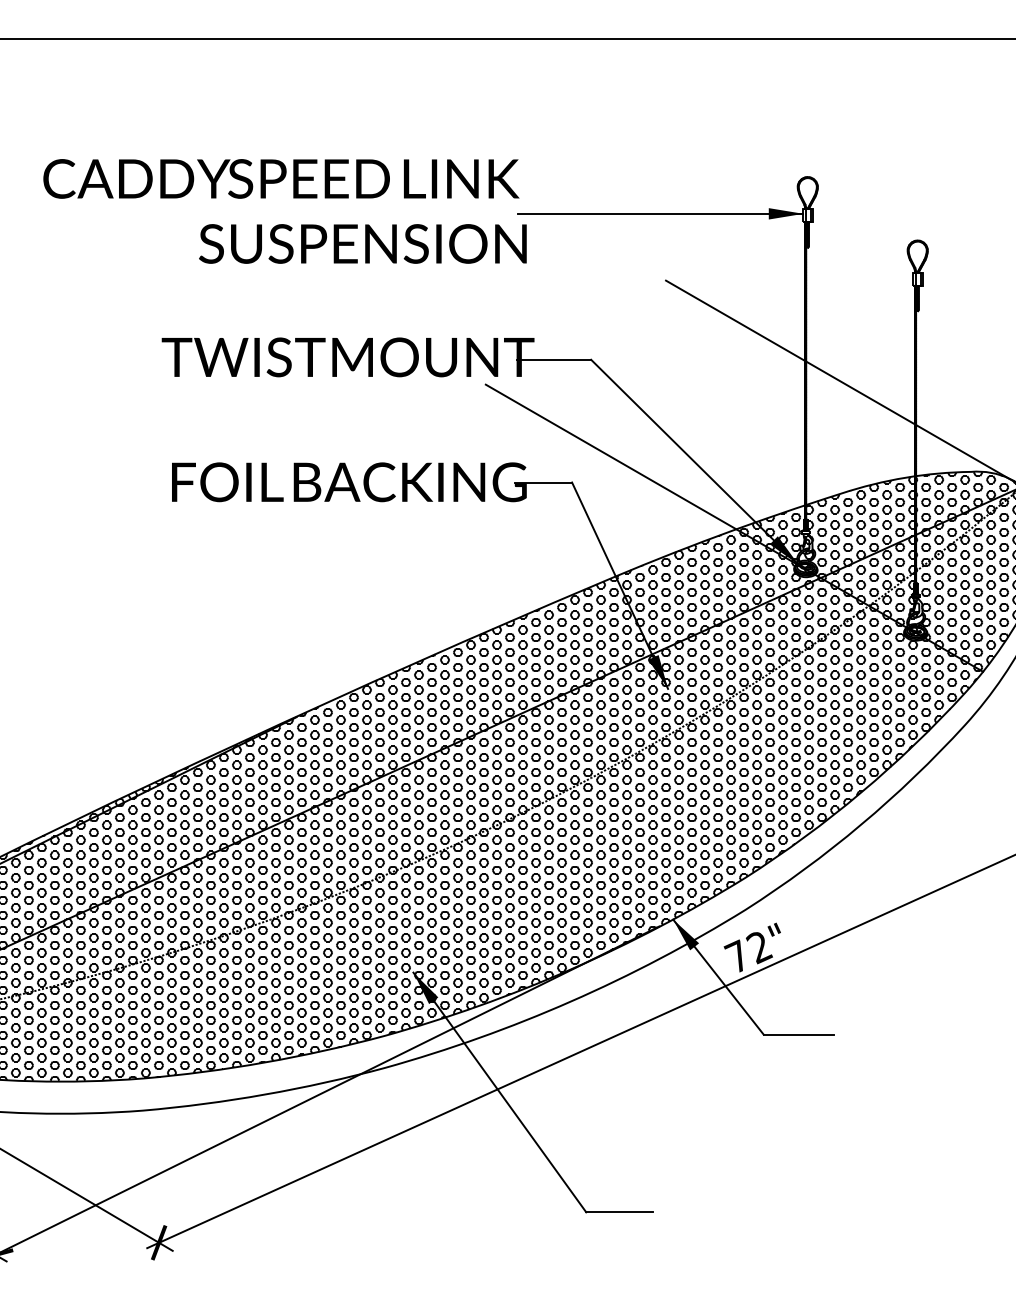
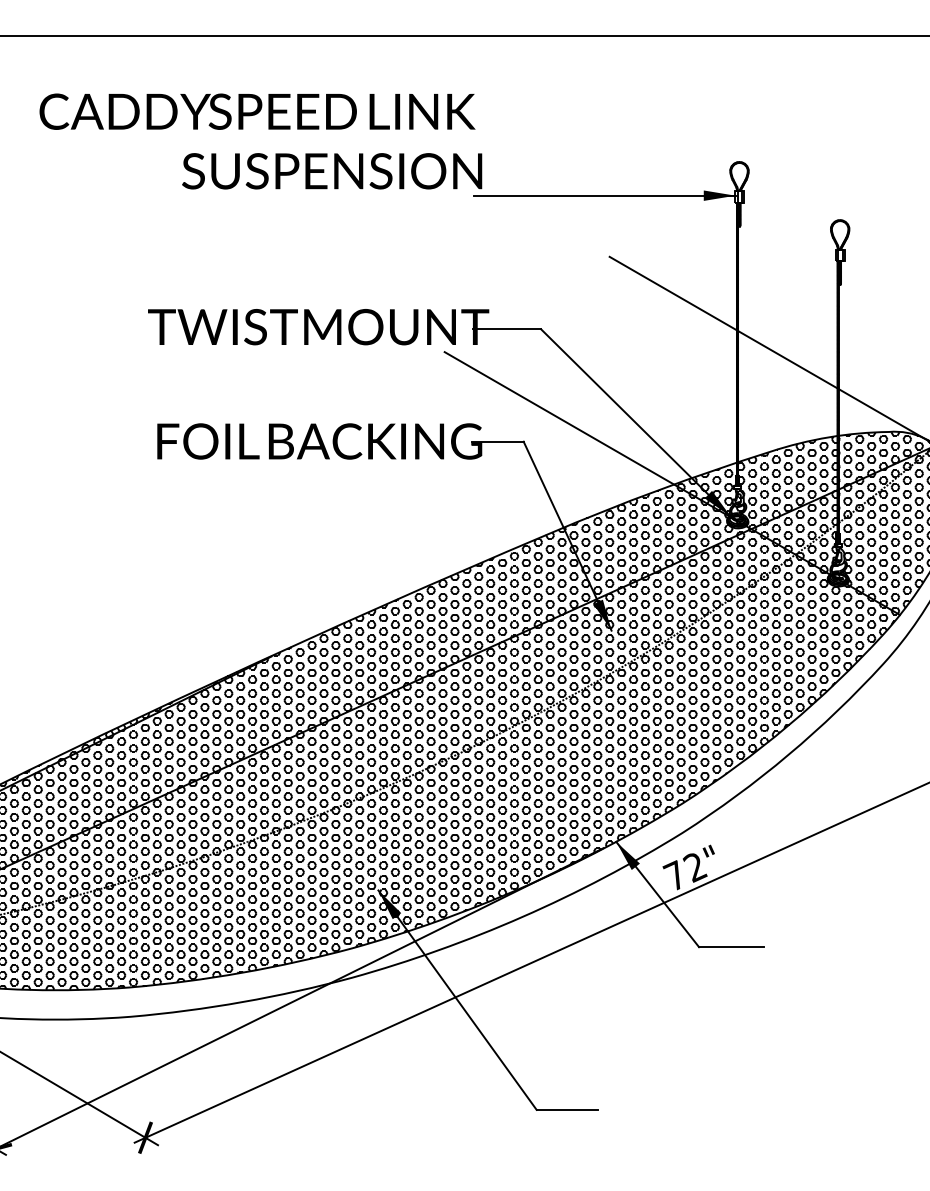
text: (284, 211) -> (260, 141), moved

